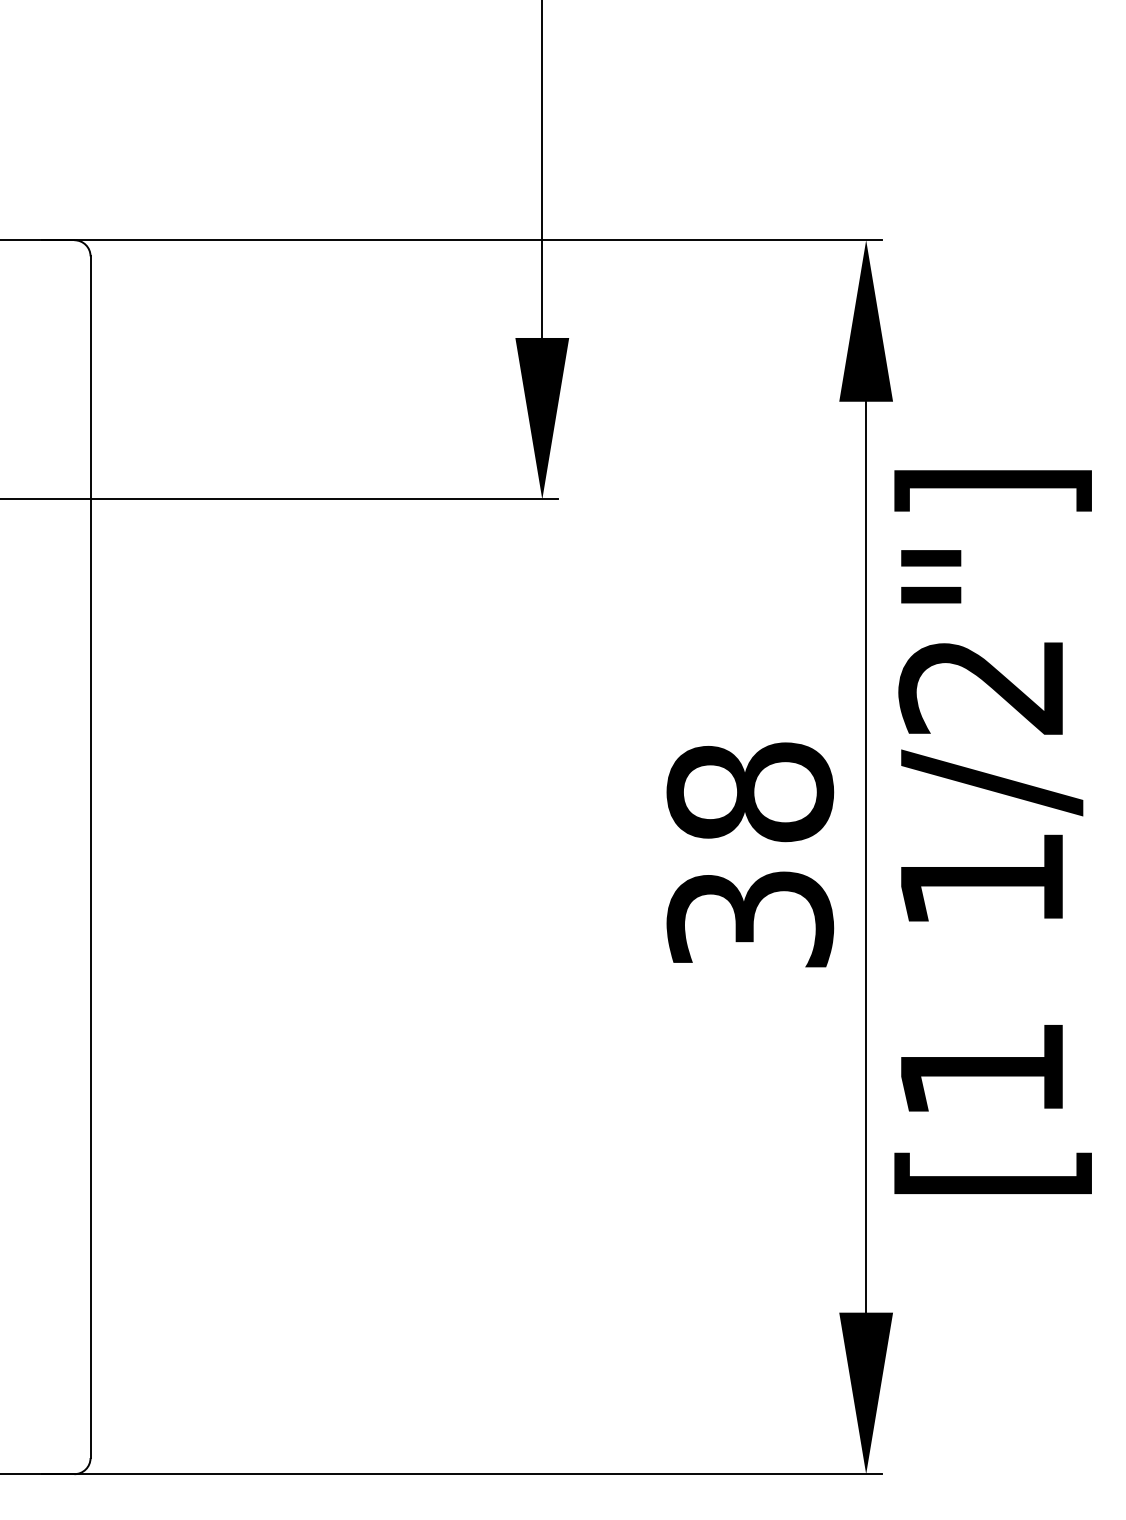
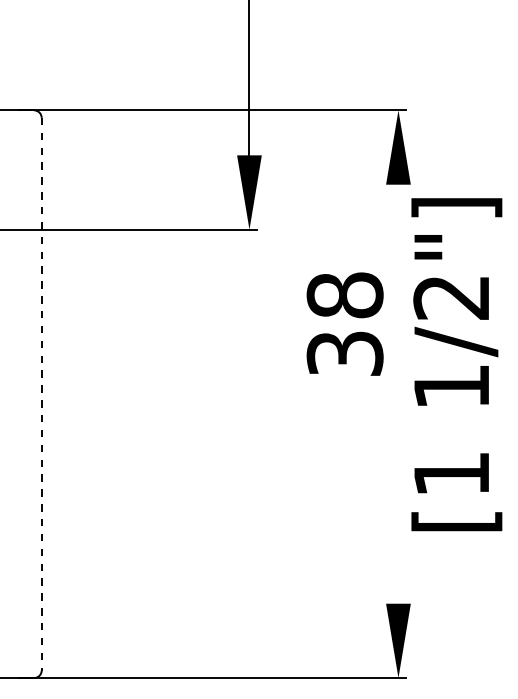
text: (992, 831) -> (456, 364), moved
text: (748, 853) -> (344, 323), moved
line: (866, 855) -> (398, 393), removed
line: (90, 857) -> (41, 394), solid -> dashed

